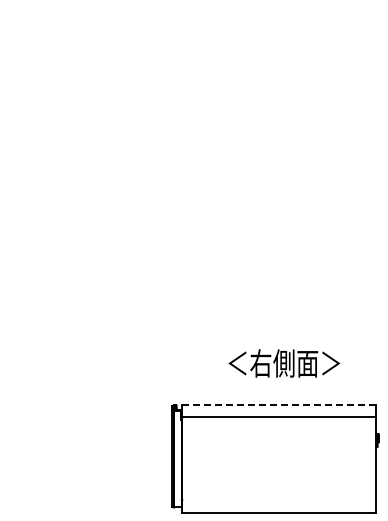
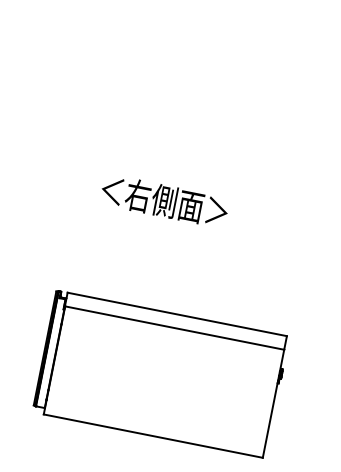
text: (284, 363) -> (164, 201), moved
line: (278, 405) -> (176, 314), dashed -> solid

